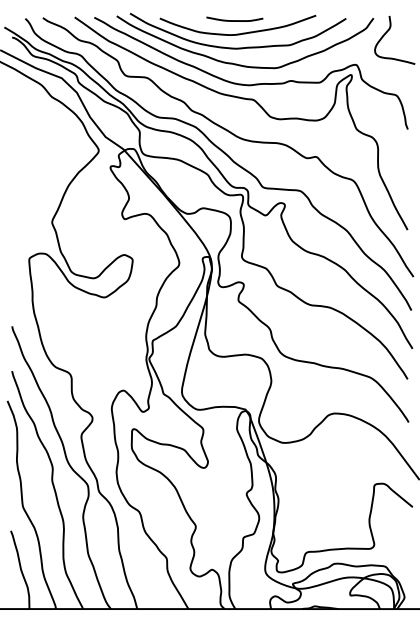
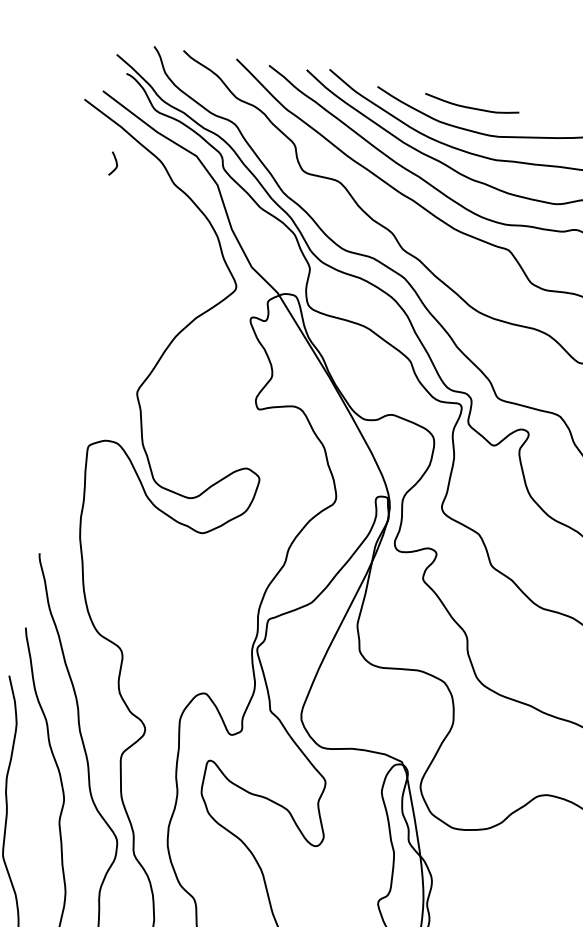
curve: (234, 20) -> (470, 107), moved
curve: (14, 90) -> (114, 162), added

